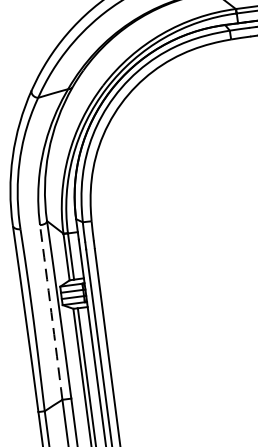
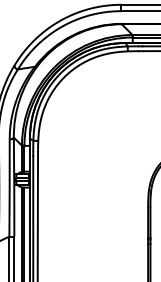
arc: (51, 311) -> (9, 187), dashed -> solid

